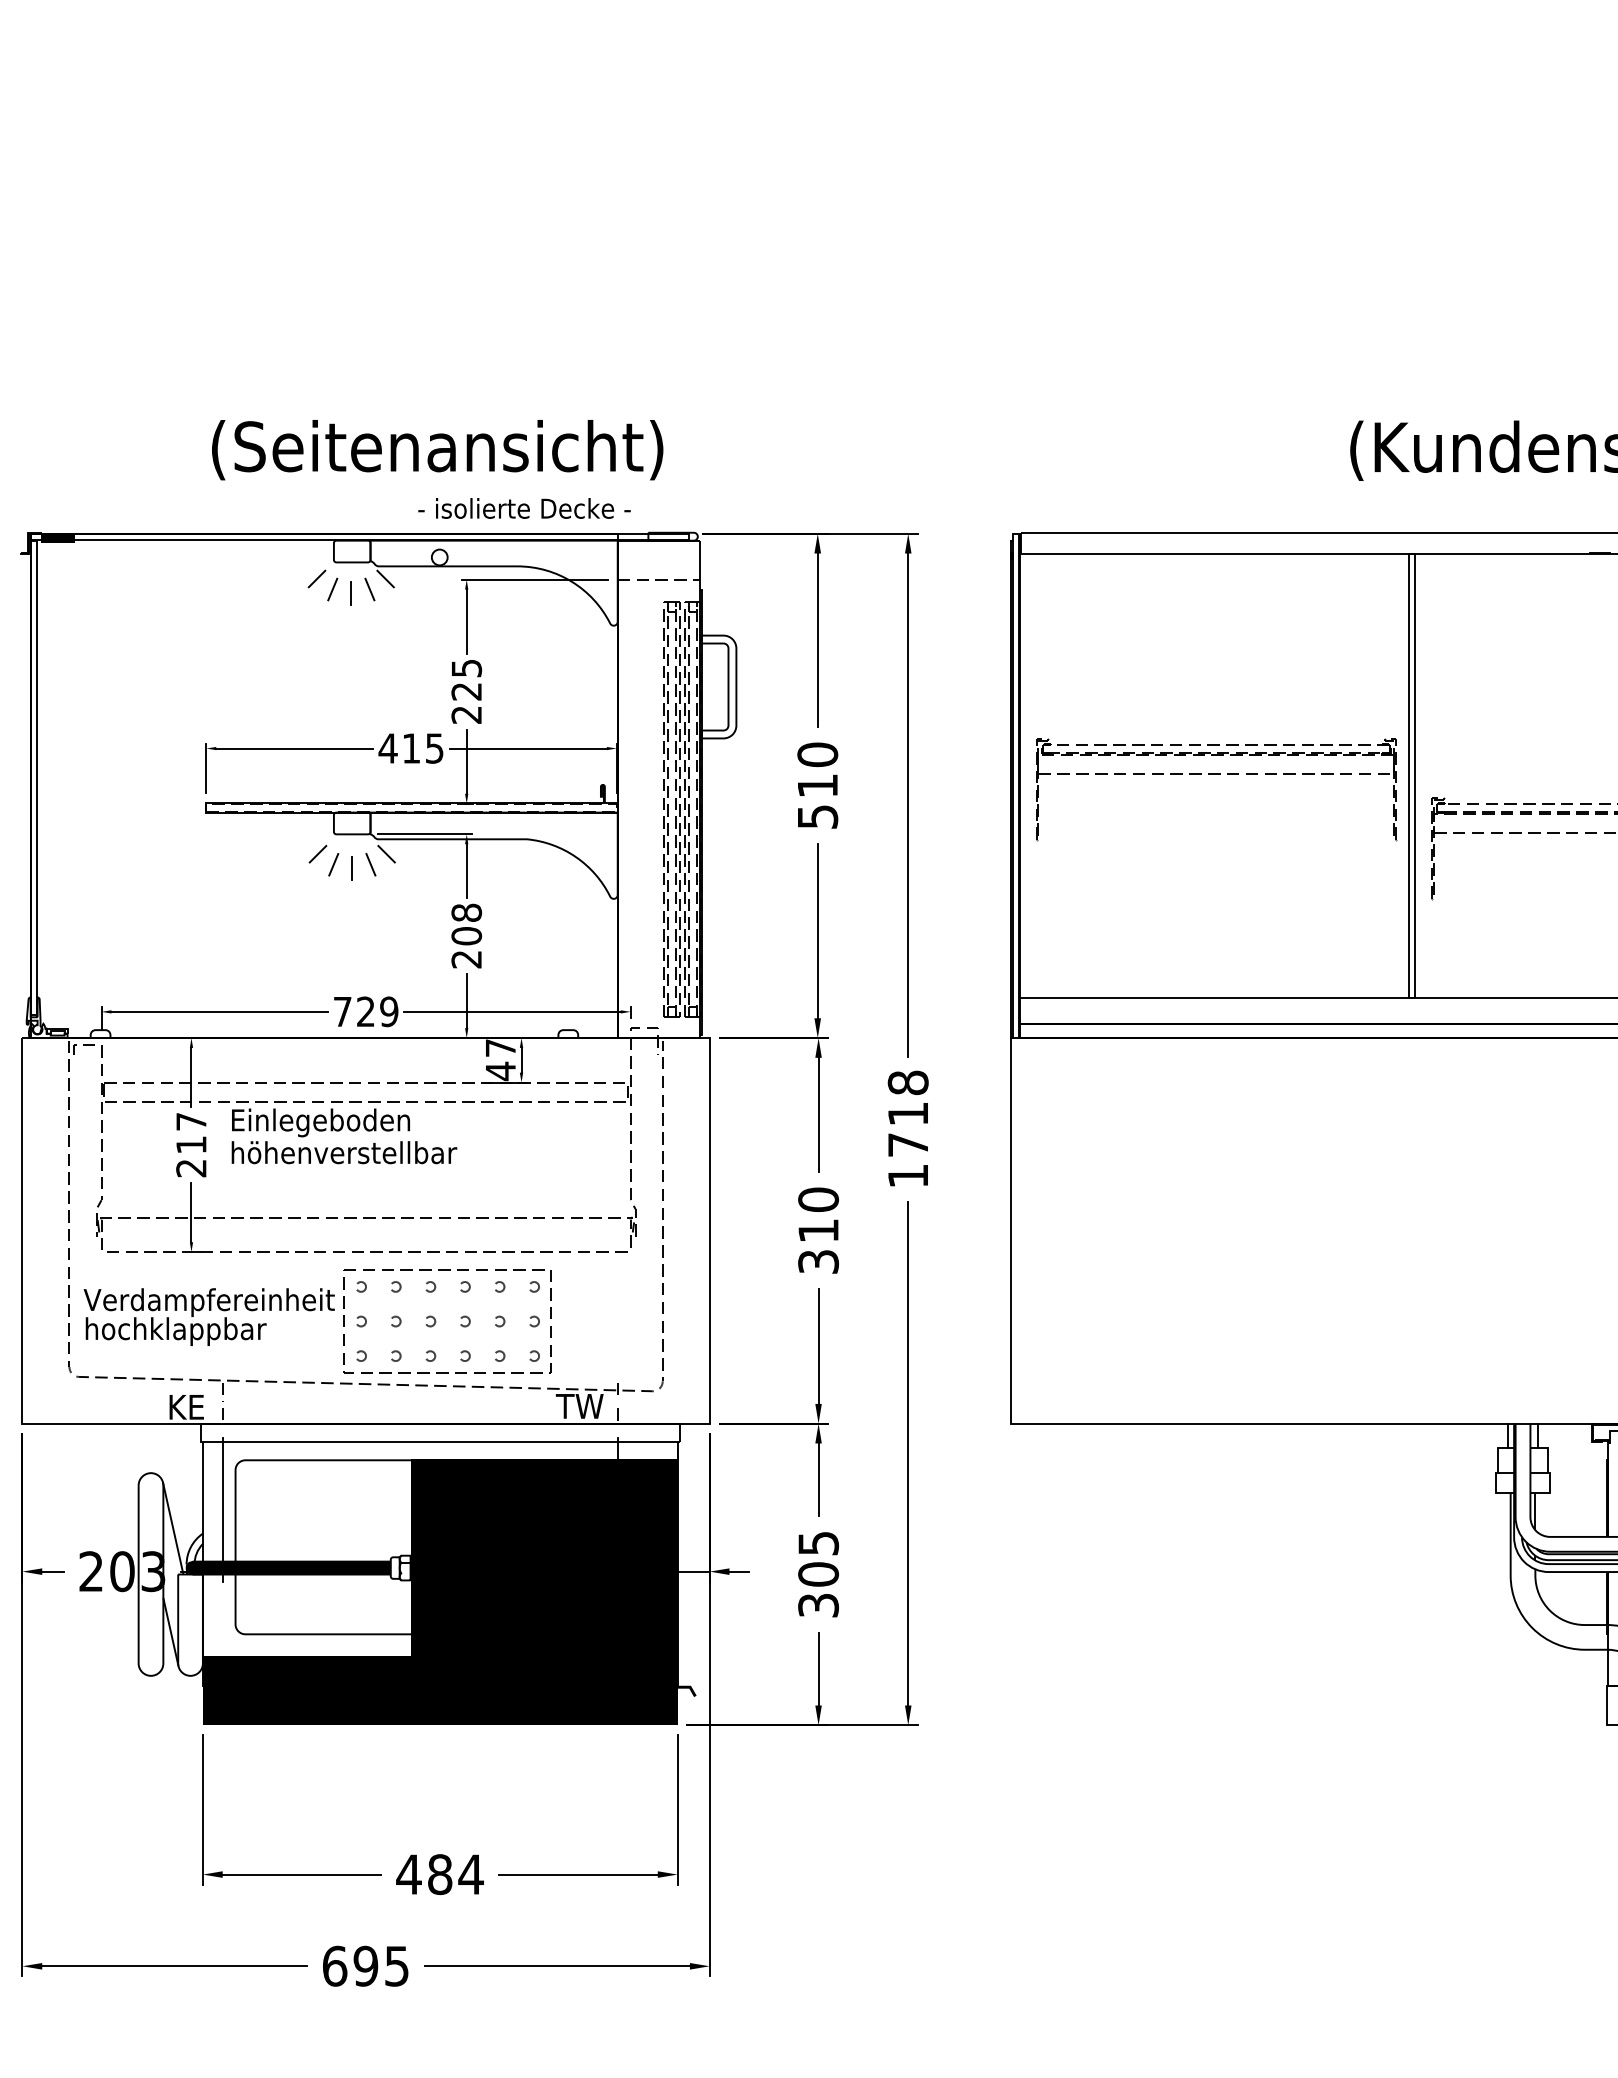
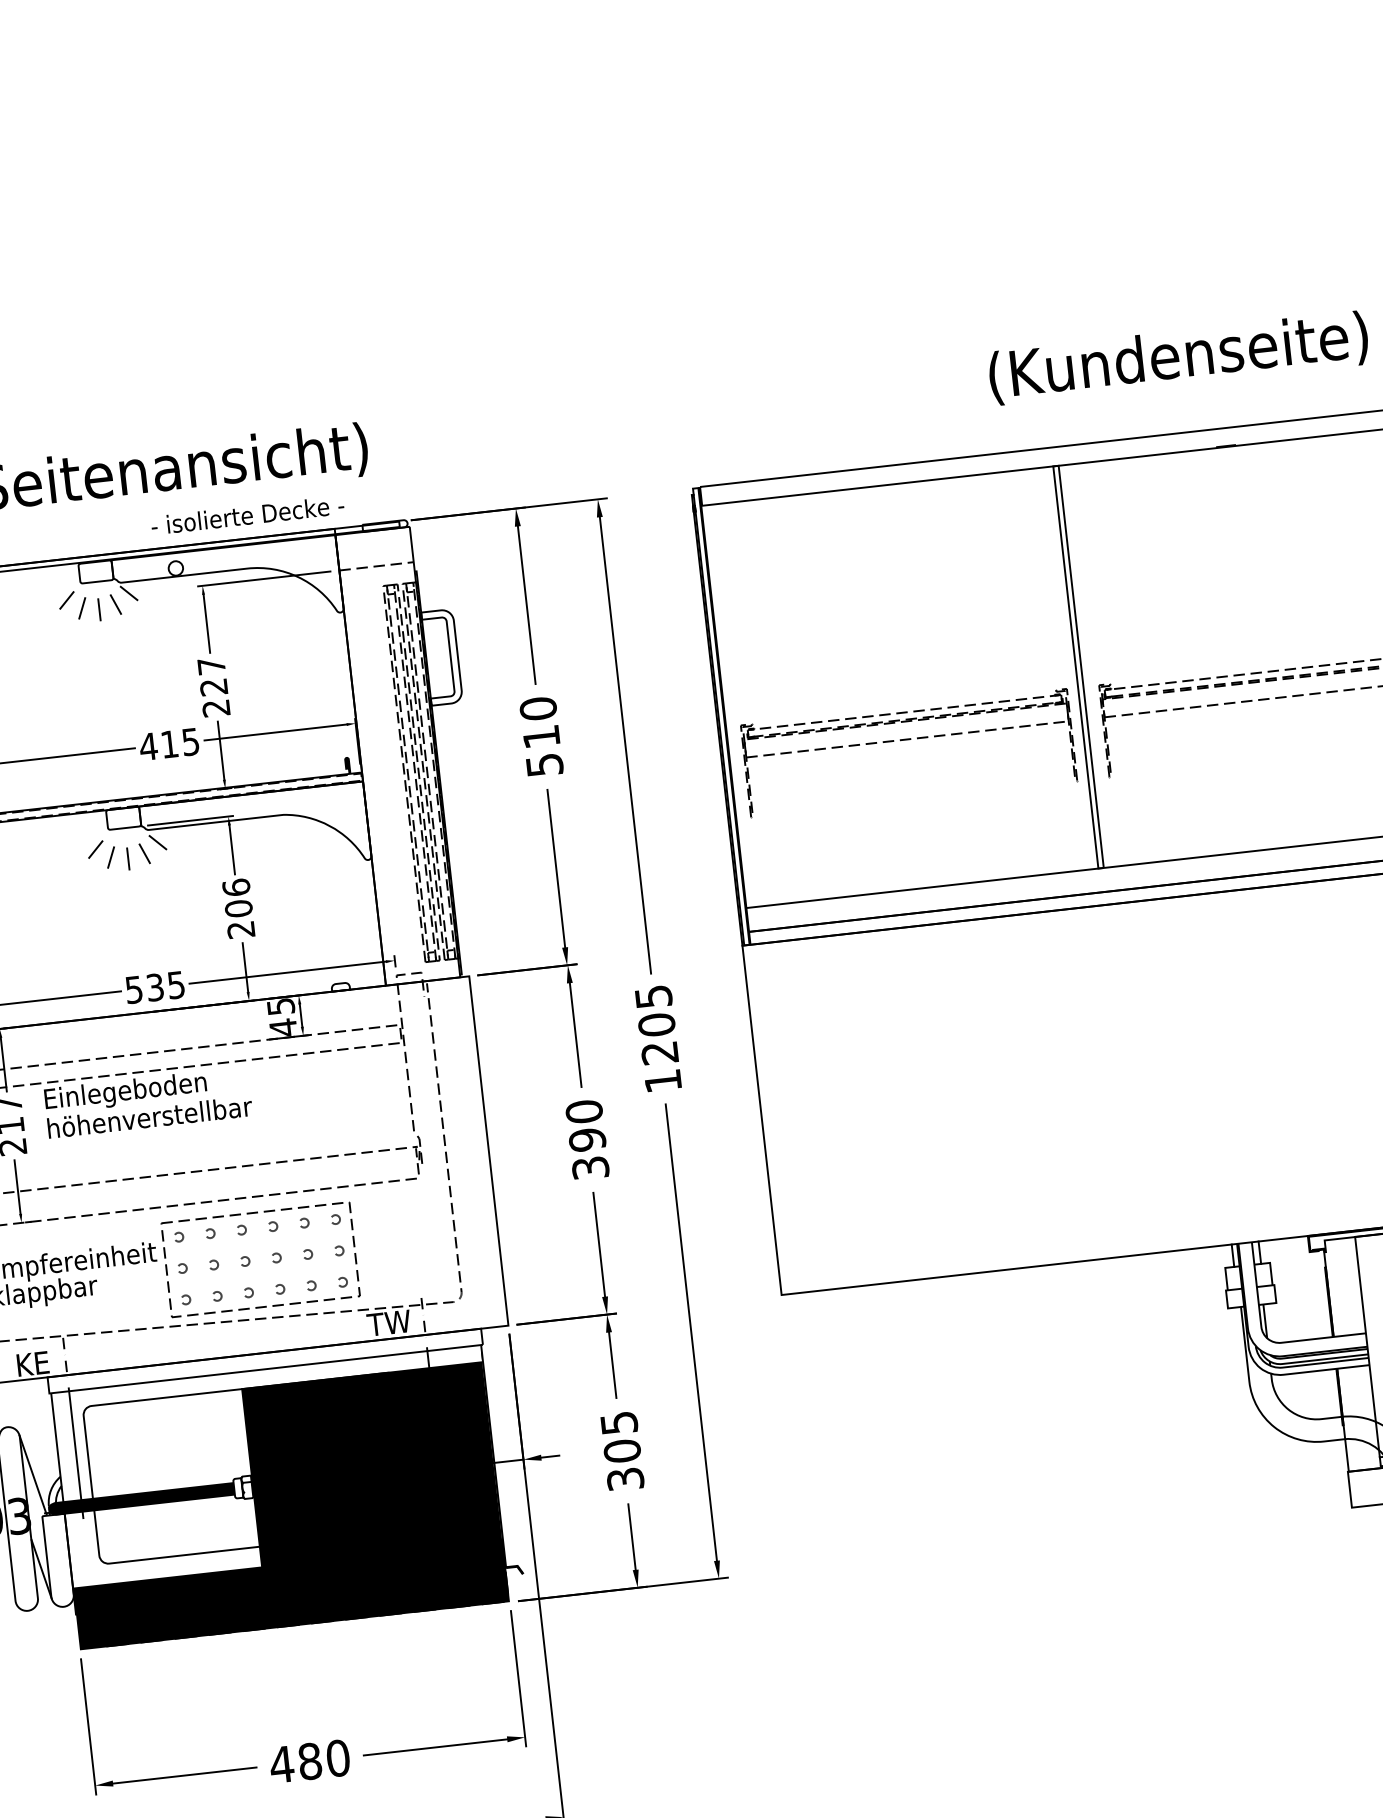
text: (467, 668) -> (212, 666), 225 -> 227
part: (1216, 774) -> (907, 739), moved
text: (466, 912) -> (236, 887), 208 -> 206
text: (366, 1011) -> (155, 987), 729 -> 535
text: (501, 1047) -> (281, 1006), 47 -> 45
text: (907, 1113) -> (656, 1024), 1718 -> 1205
text: (818, 1230) -> (587, 1139), 310 -> 390
text: (470, 1874) -> (337, 1758), 484 -> 480

